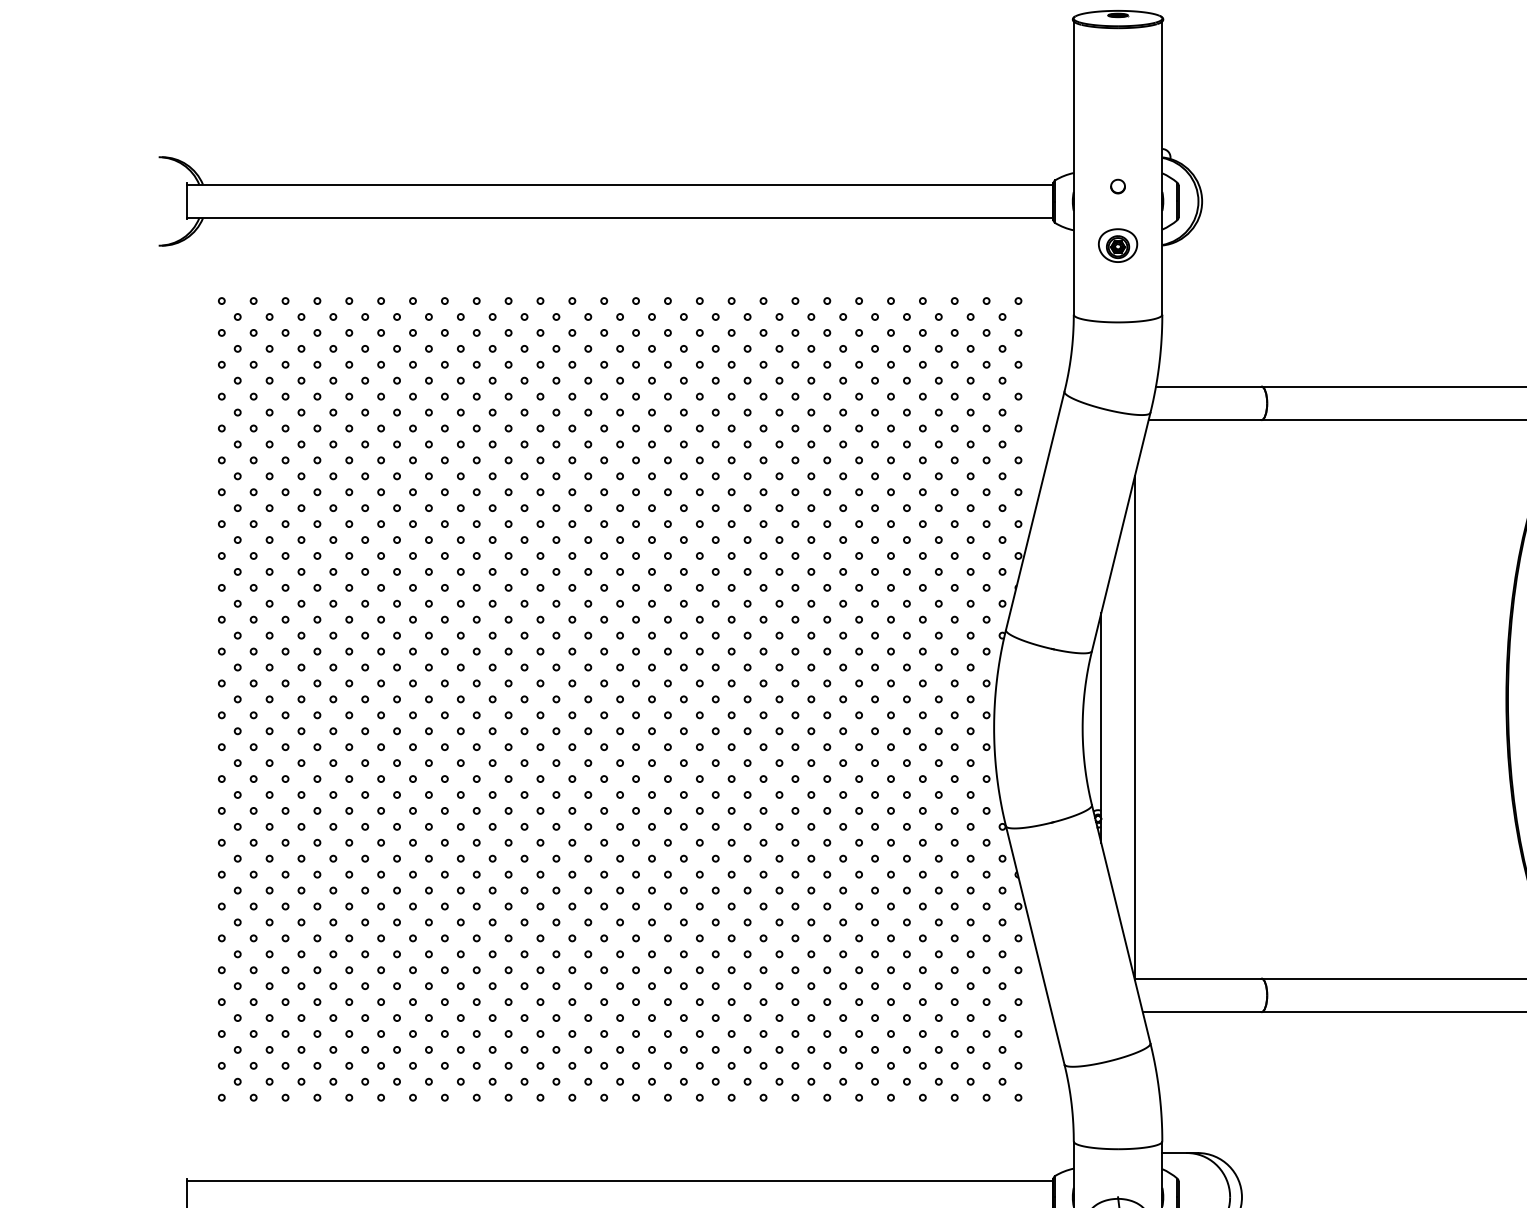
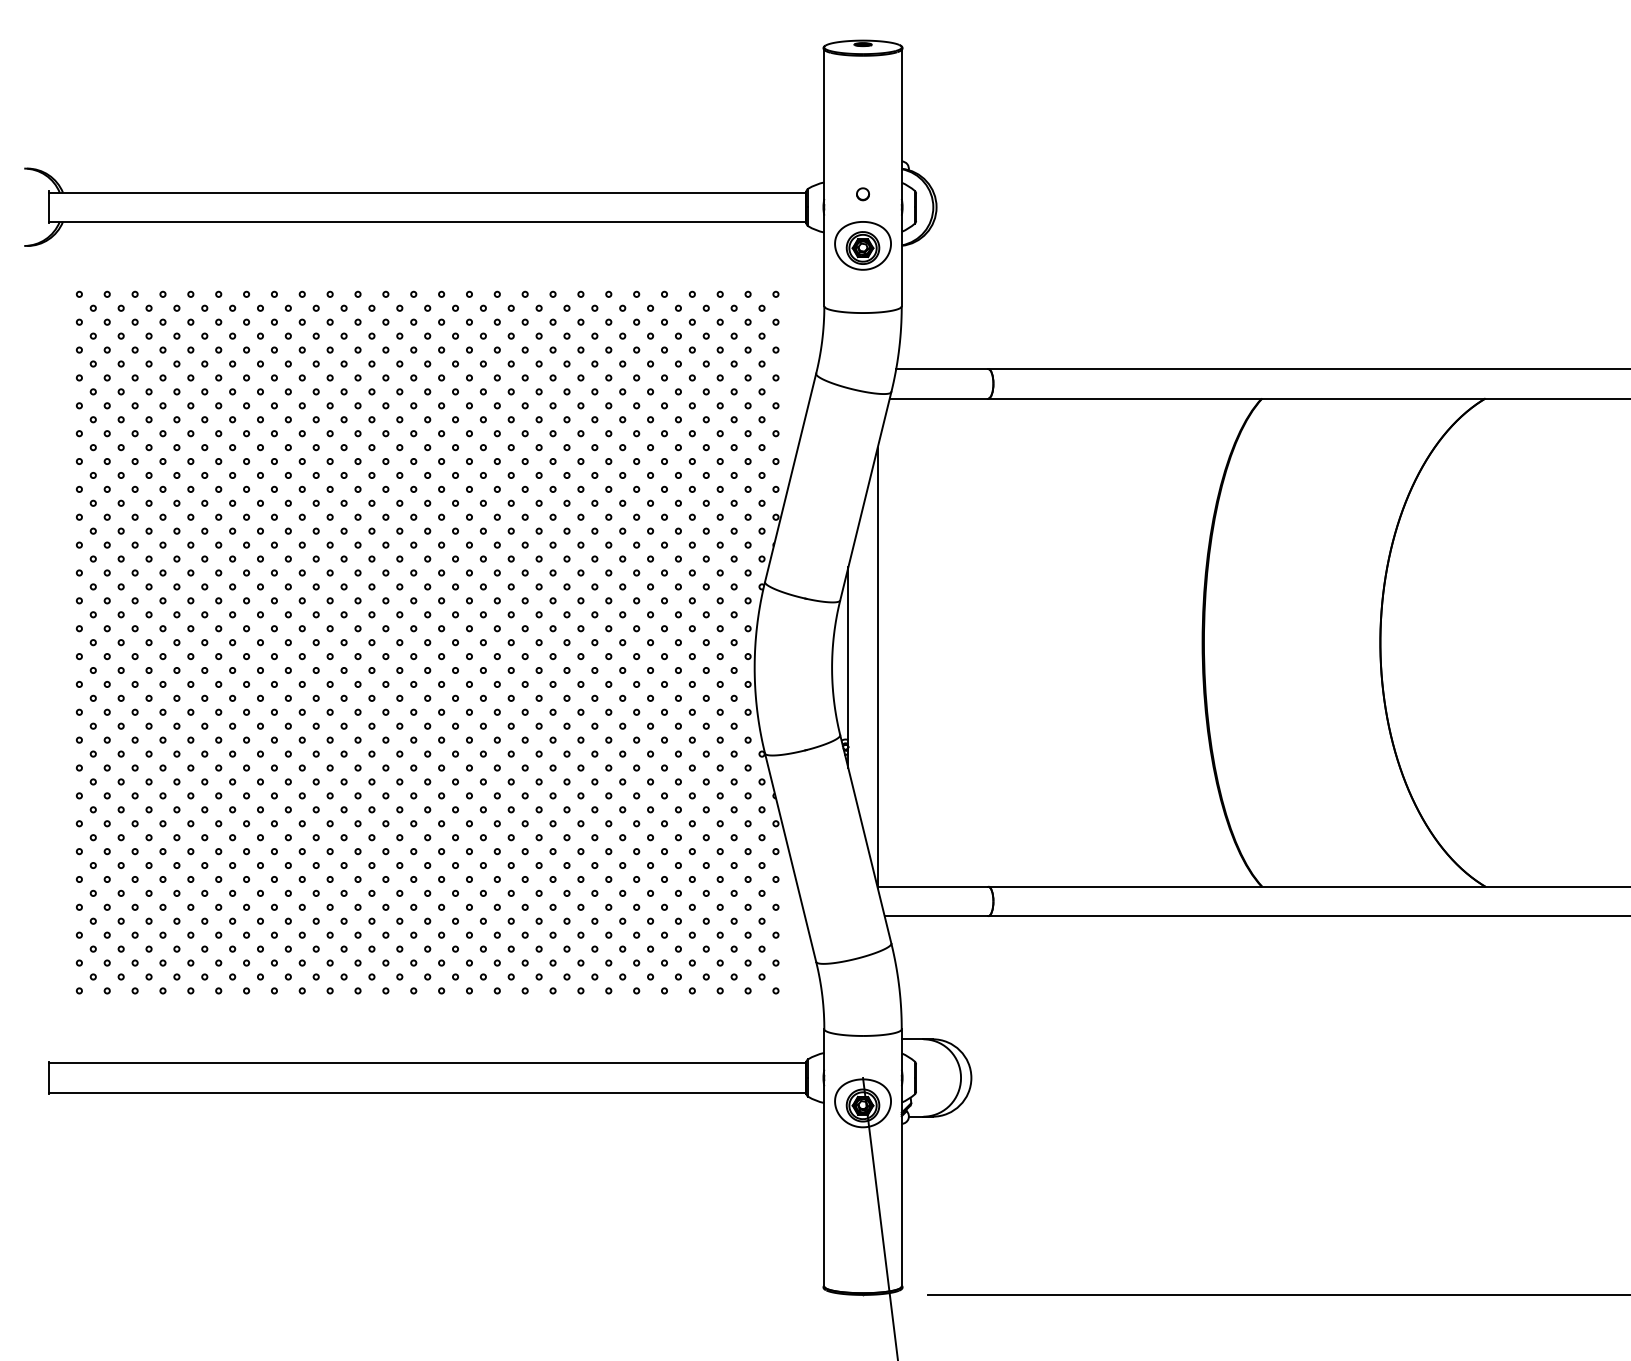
part: (1117, 245) -> (862, 245), size x1.67

